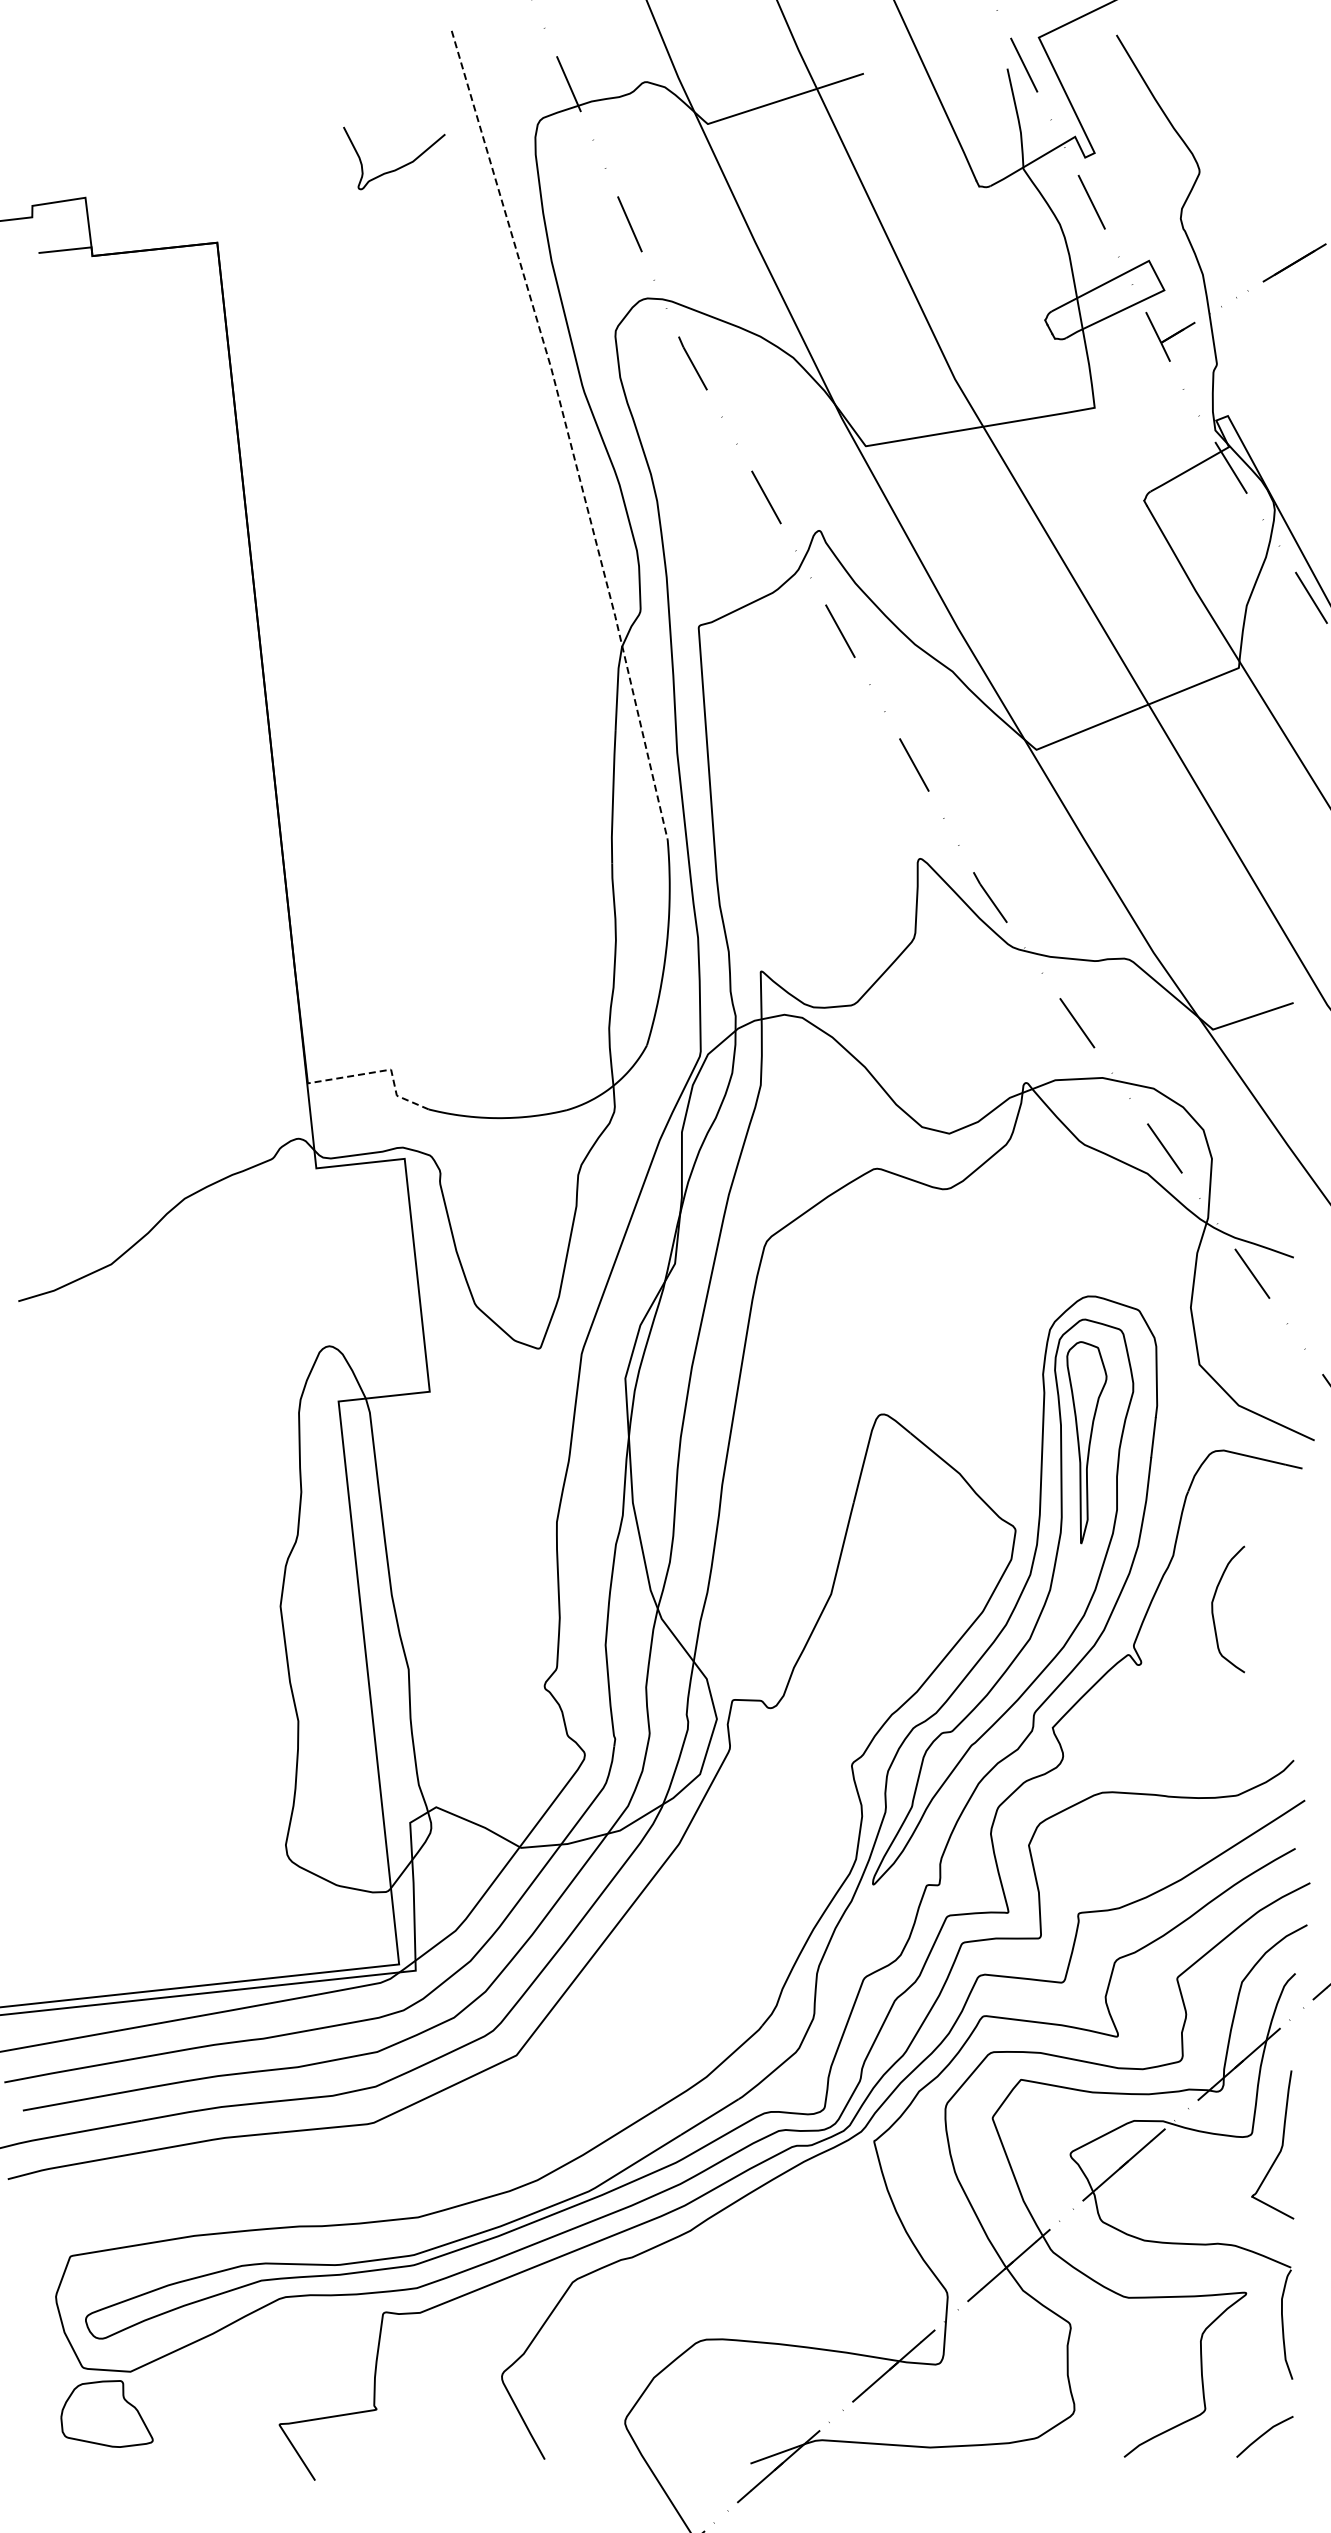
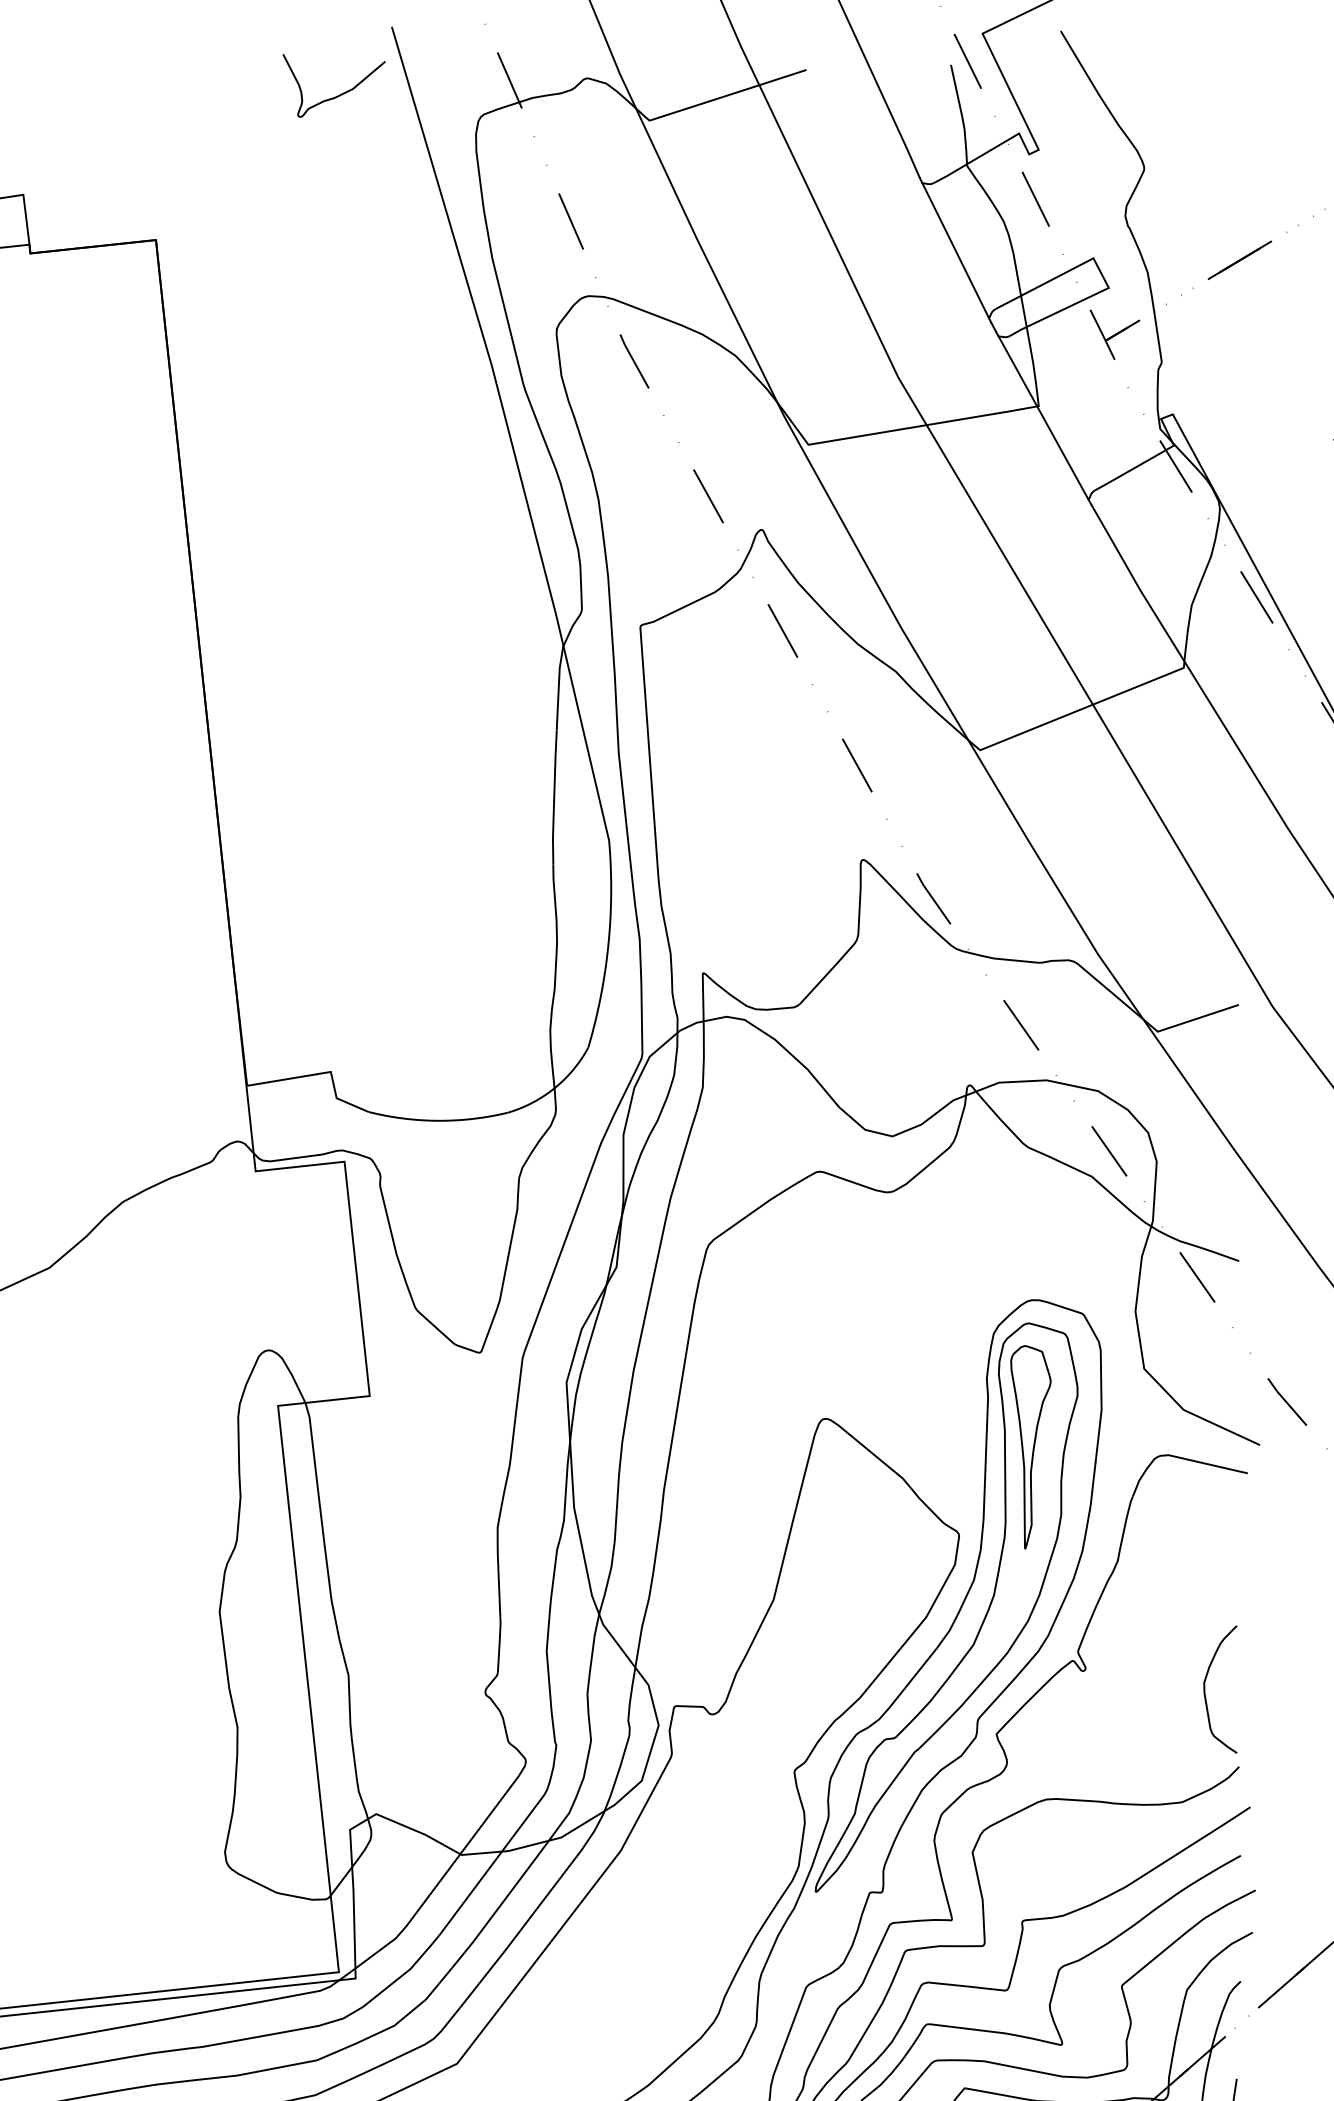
curve: (398, 167) -> (338, 94), moved
line: (1012, 253) -> (956, 250), added
line: (1099, 419) -> (1043, 417), added
line: (568, 433) -> (509, 431), dashed -> solid
line: (380, 1071) -> (320, 1073), dashed -> solid
curve: (1213, 1609) -> (1205, 1689), moved

